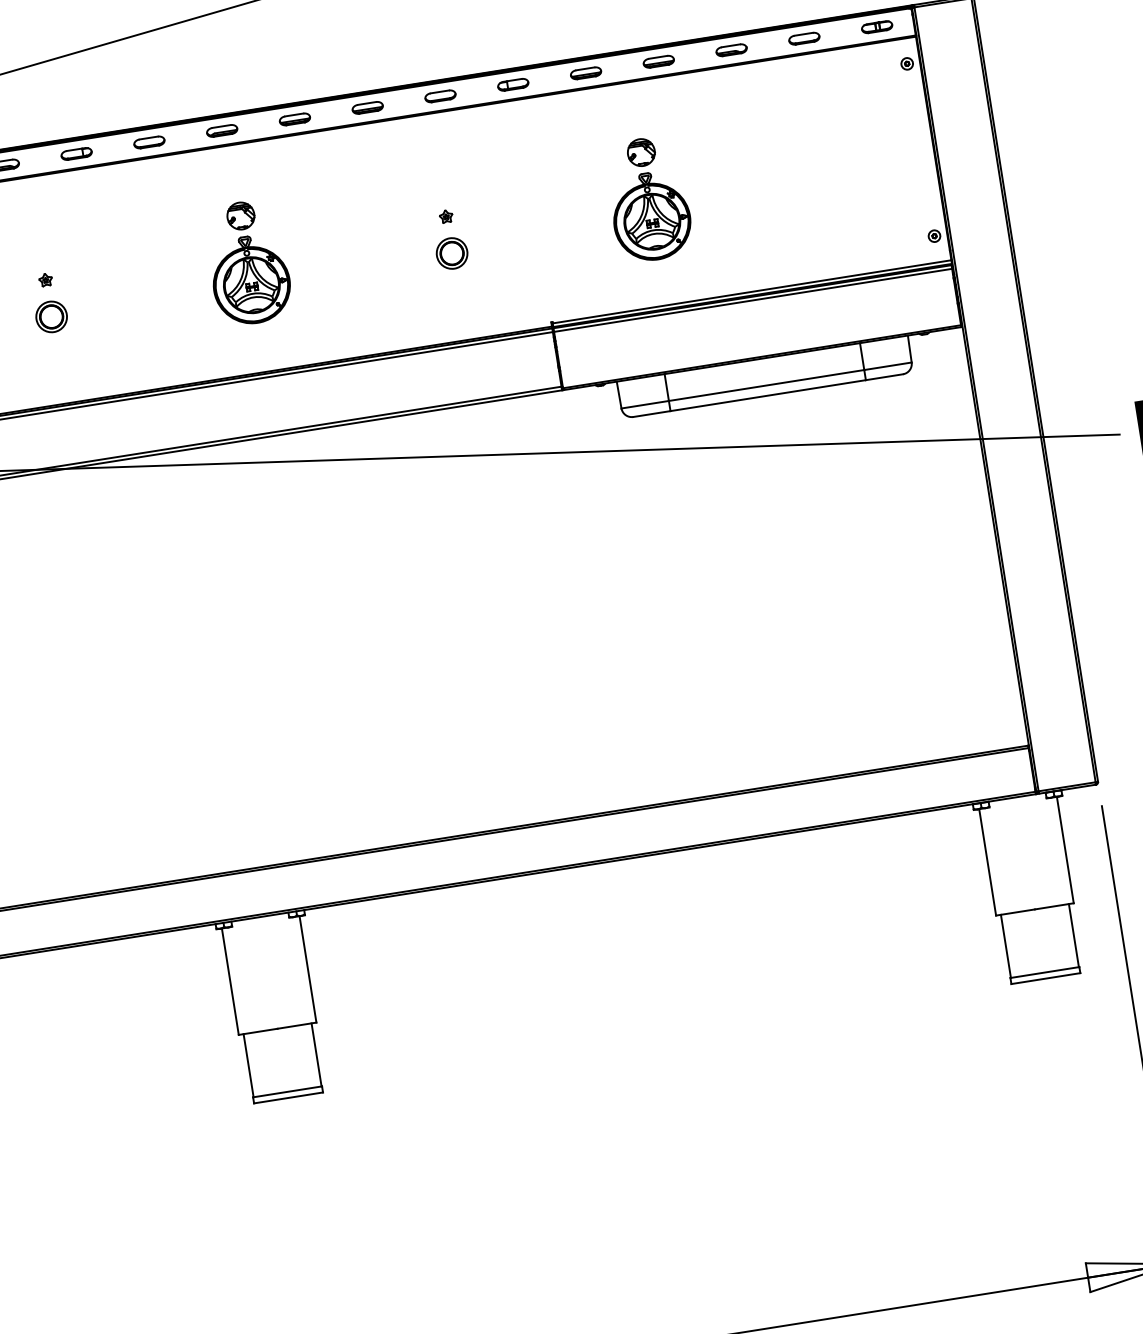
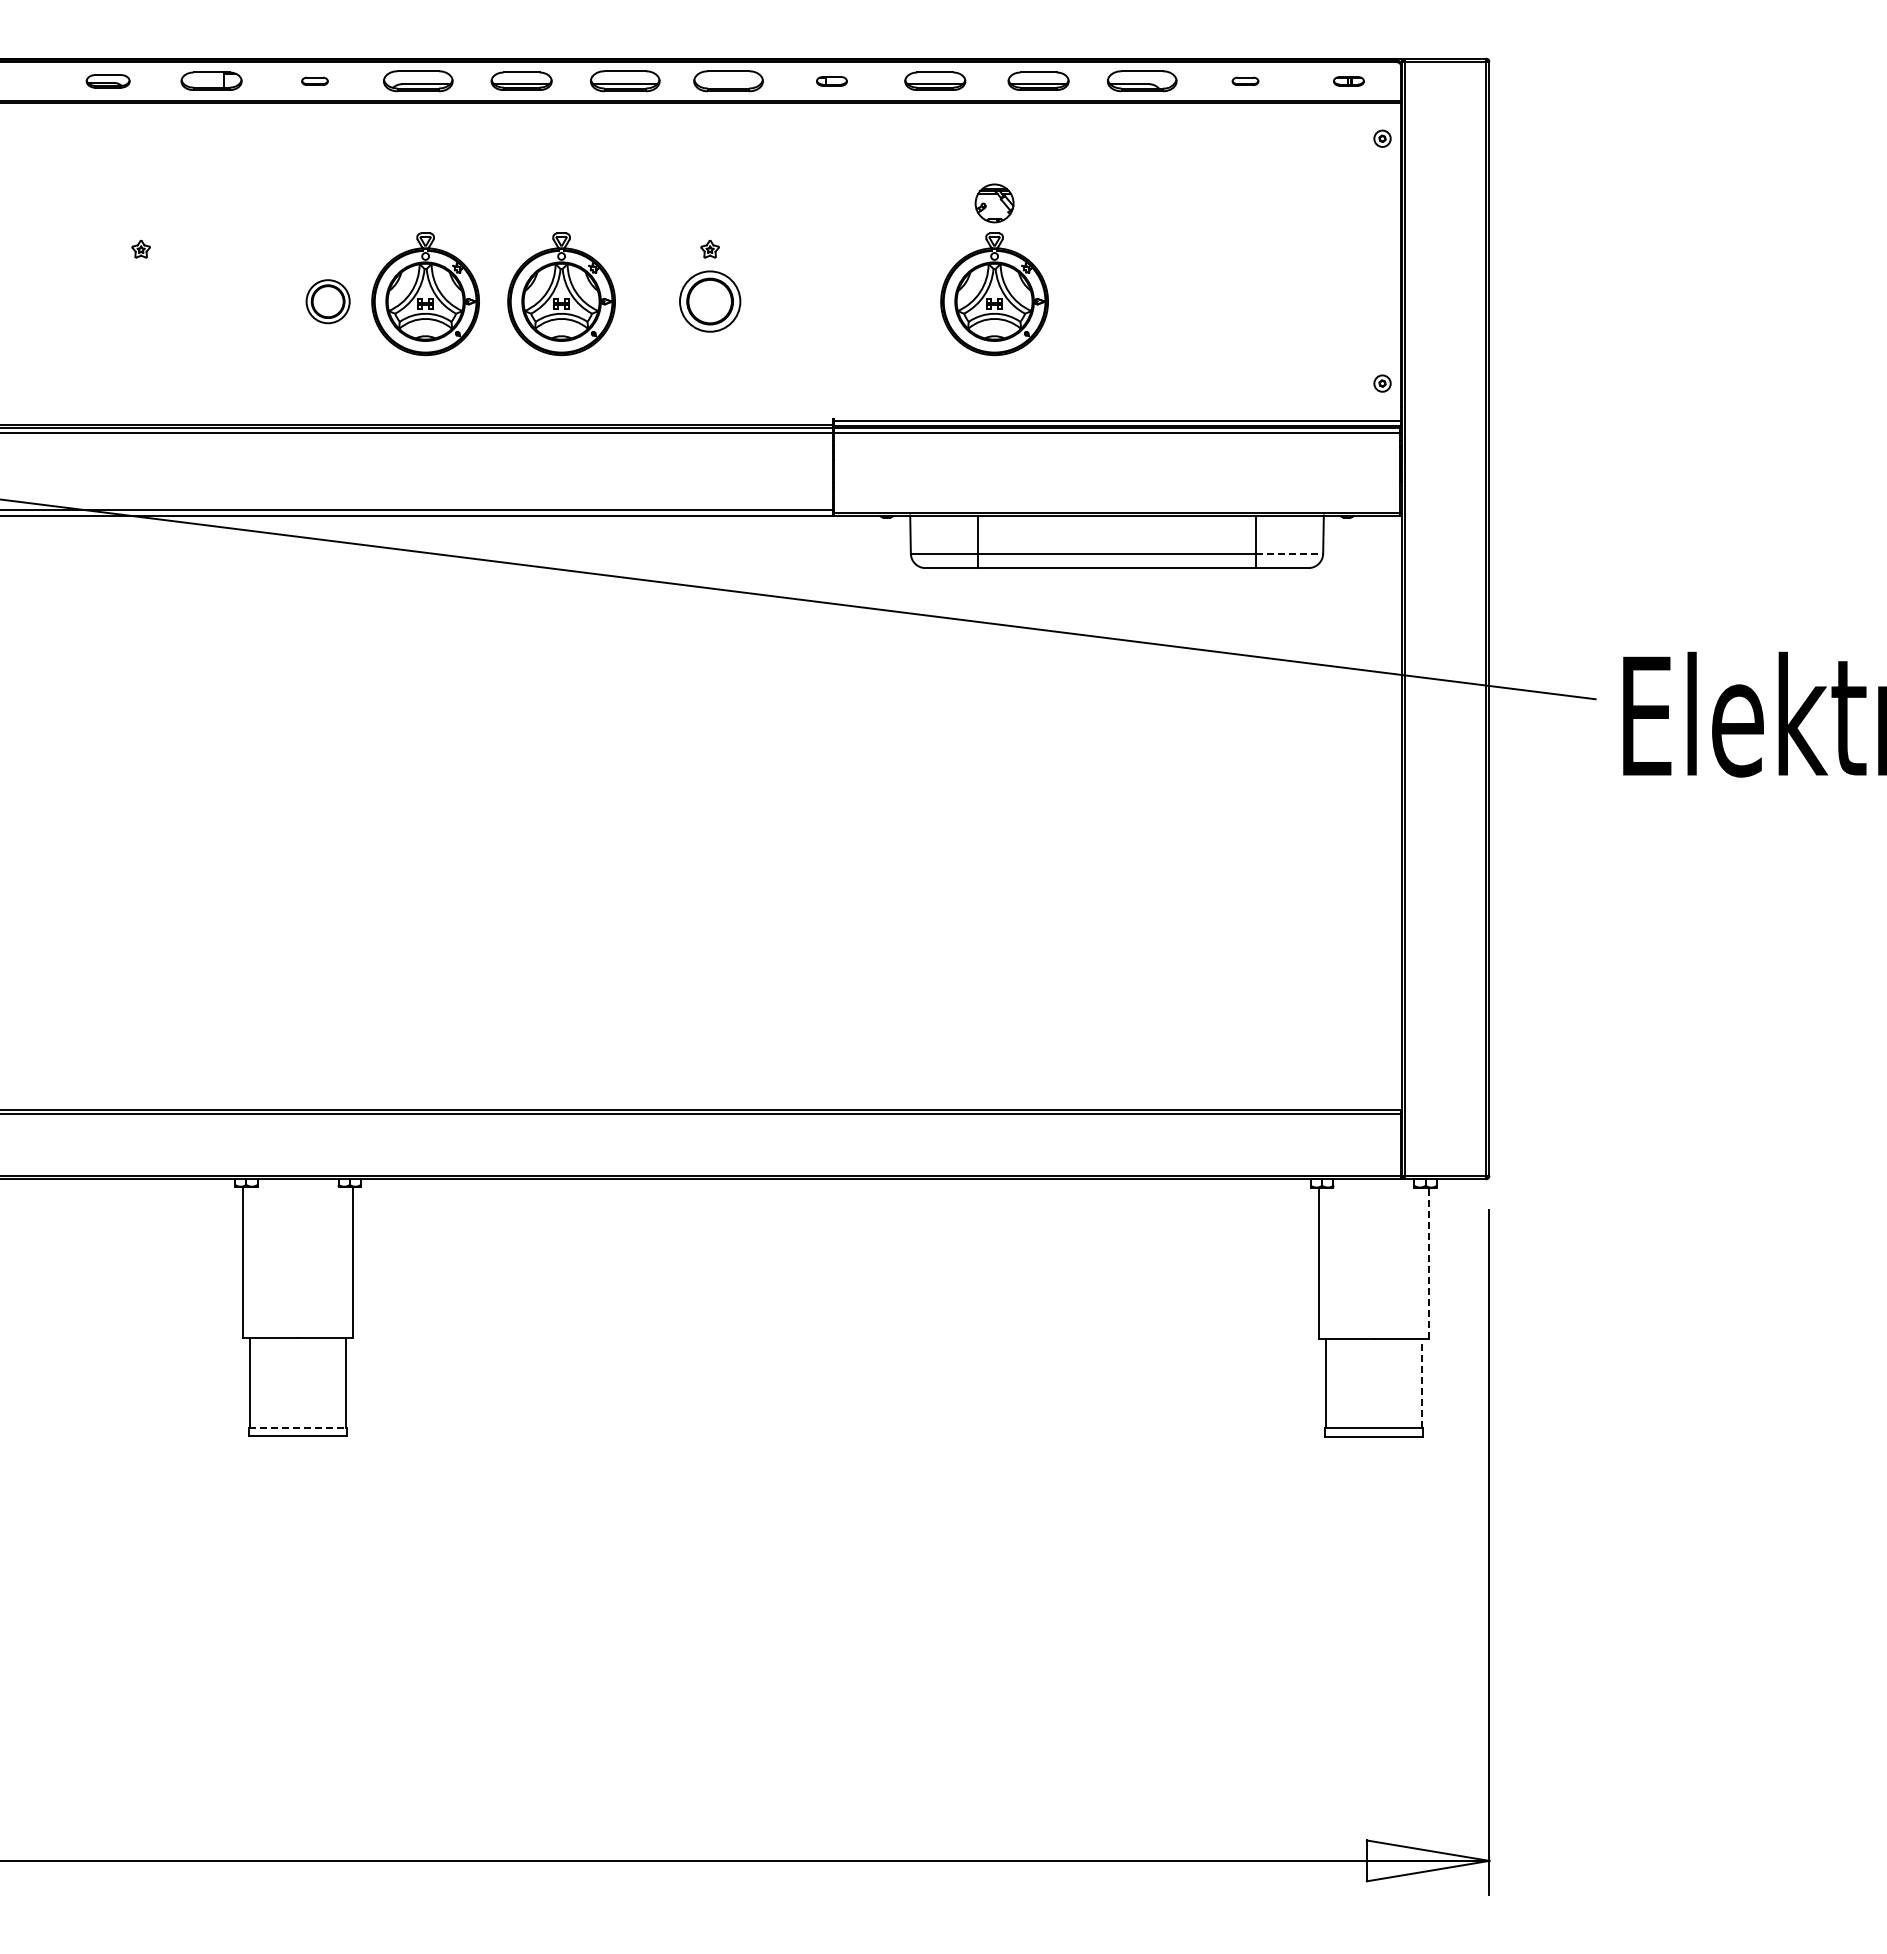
part: (876, 27) -> (1348, 81), size x0.7
part: (804, 38) -> (1245, 81), size x0.6
part: (731, 50) -> (1141, 81), size x1.6
part: (658, 61) -> (1038, 81), size x1.4
part: (586, 73) -> (935, 81), size x1.4
part: (512, 84) -> (831, 81), size x0.7
part: (440, 96) -> (728, 81), size x1.6
part: (367, 108) -> (624, 81), size x1.6
part: (294, 119) -> (521, 81), size x1.4
part: (222, 131) -> (418, 81), size x1.6
part: (149, 142) -> (314, 81), size x0.6
part: (76, 154) -> (211, 81), size x1.4
part: (240, 216) -> (425, 203), removed
part: (451, 253) -> (709, 301), size x1.4
part: (346, 265) -> (561, 294), added
part: (51, 316) -> (327, 301), moved
line: (887, 366) -> (1289, 553), solid -> dashed
line: (1065, 850) -> (1429, 1263), solid -> dashed
line: (1074, 935) -> (1422, 1383), solid -> dashed
line: (287, 1091) -> (298, 1427), solid -> dashed

